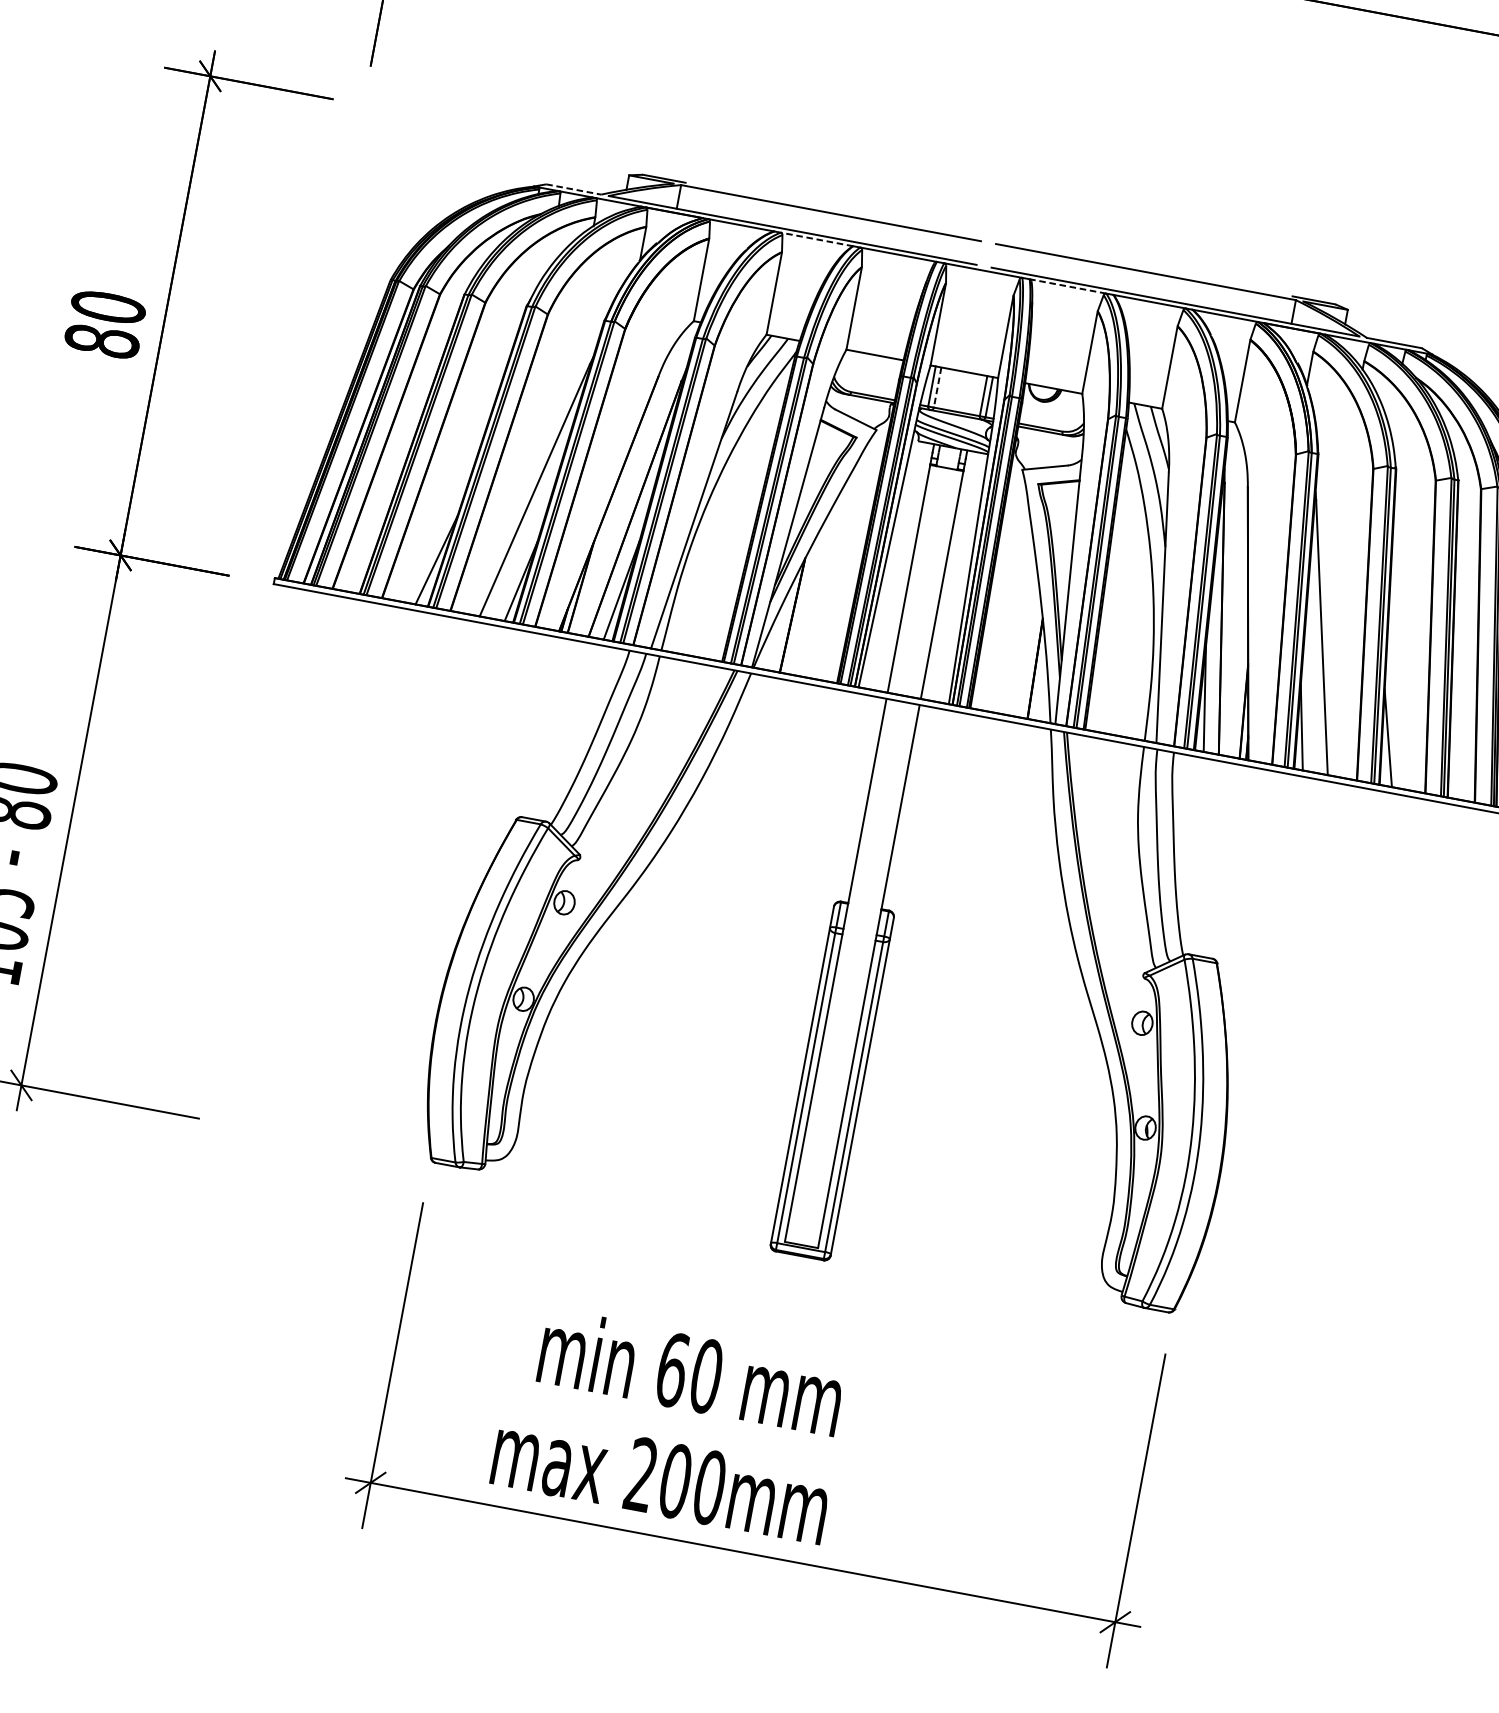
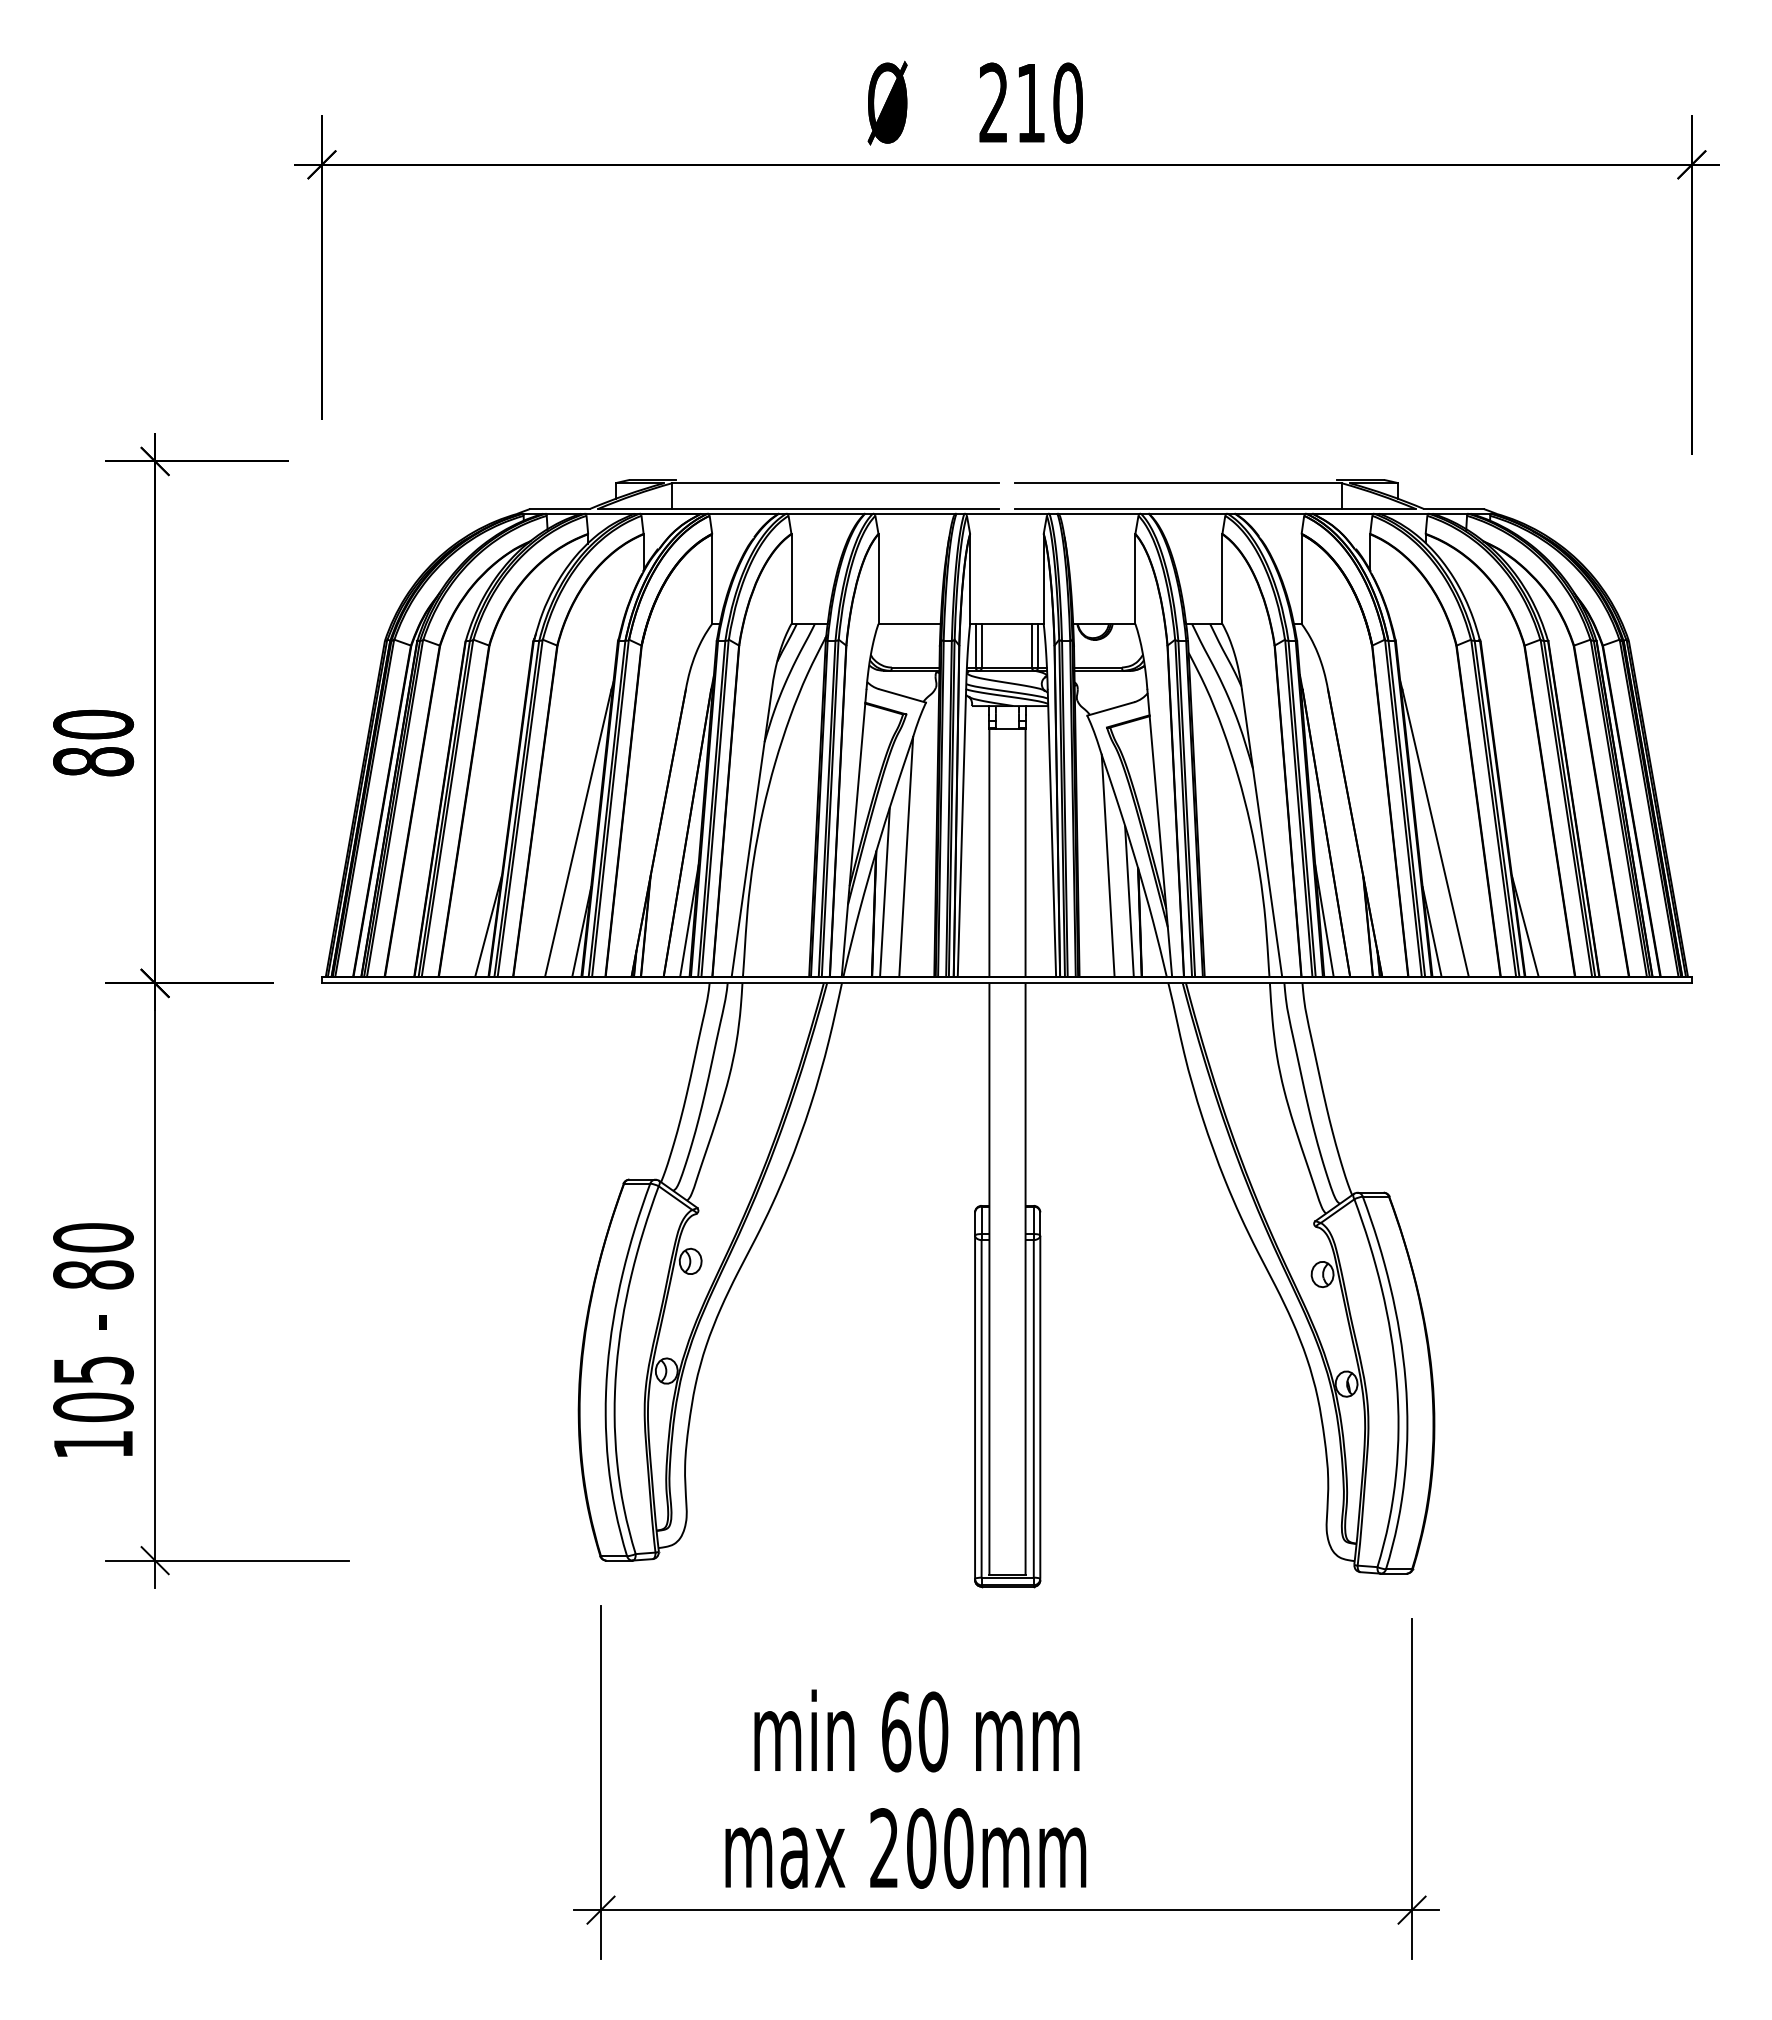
line: (574, 190) -> (560, 509), dashed -> solid
line: (816, 239) -> (825, 513), dashed -> solid
line: (1068, 286) -> (1099, 513), dashed -> solid
line: (937, 387) -> (981, 645), dashed -> solid
line: (832, 568) -> (906, 856), added
line: (805, 597) -> (884, 892), added
line: (1015, 610) -> (1107, 865), added
line: (1029, 647) -> (1129, 901), added

